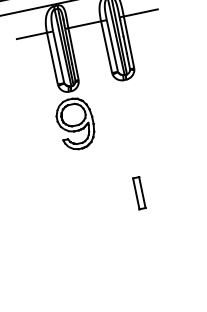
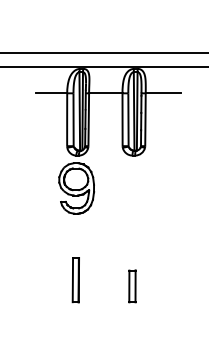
part: (139, 193) -> (132, 286), moved
part: (93, 214) -> (75, 280), added

